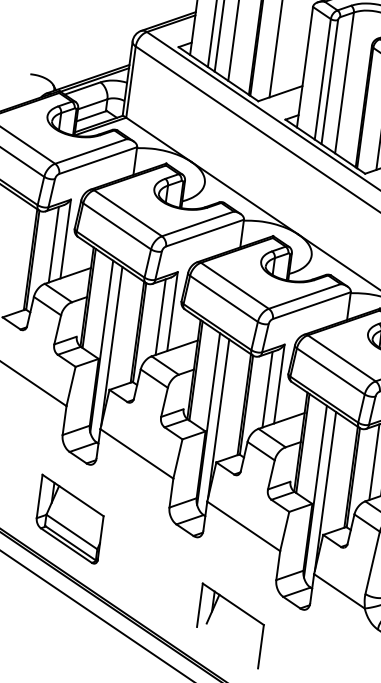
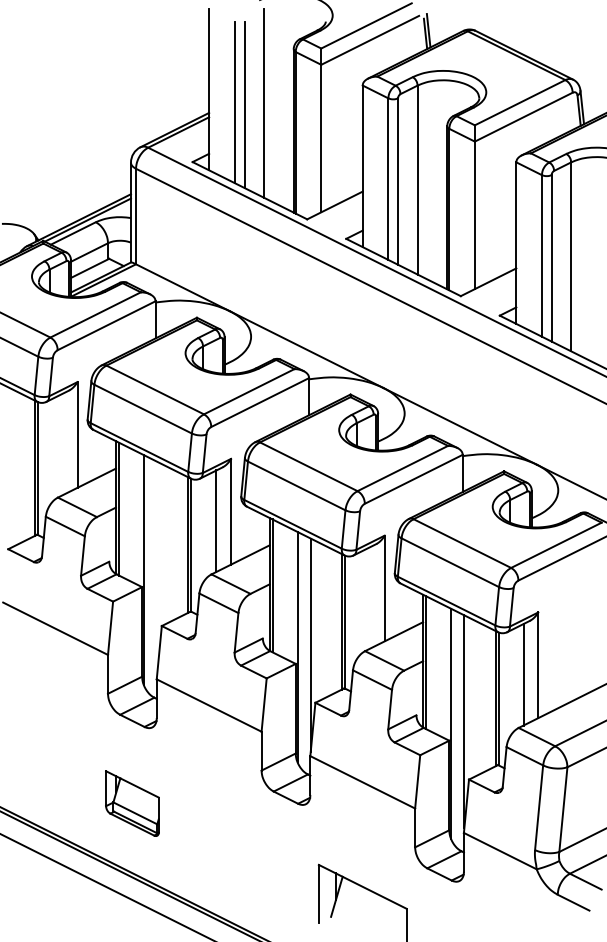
line: (53, 244) -> (62, 444), removed
line: (112, 345) -> (157, 567), removed
line: (267, 389) -> (370, 597), removed
part: (70, 519) -> (132, 803), size x0.6

